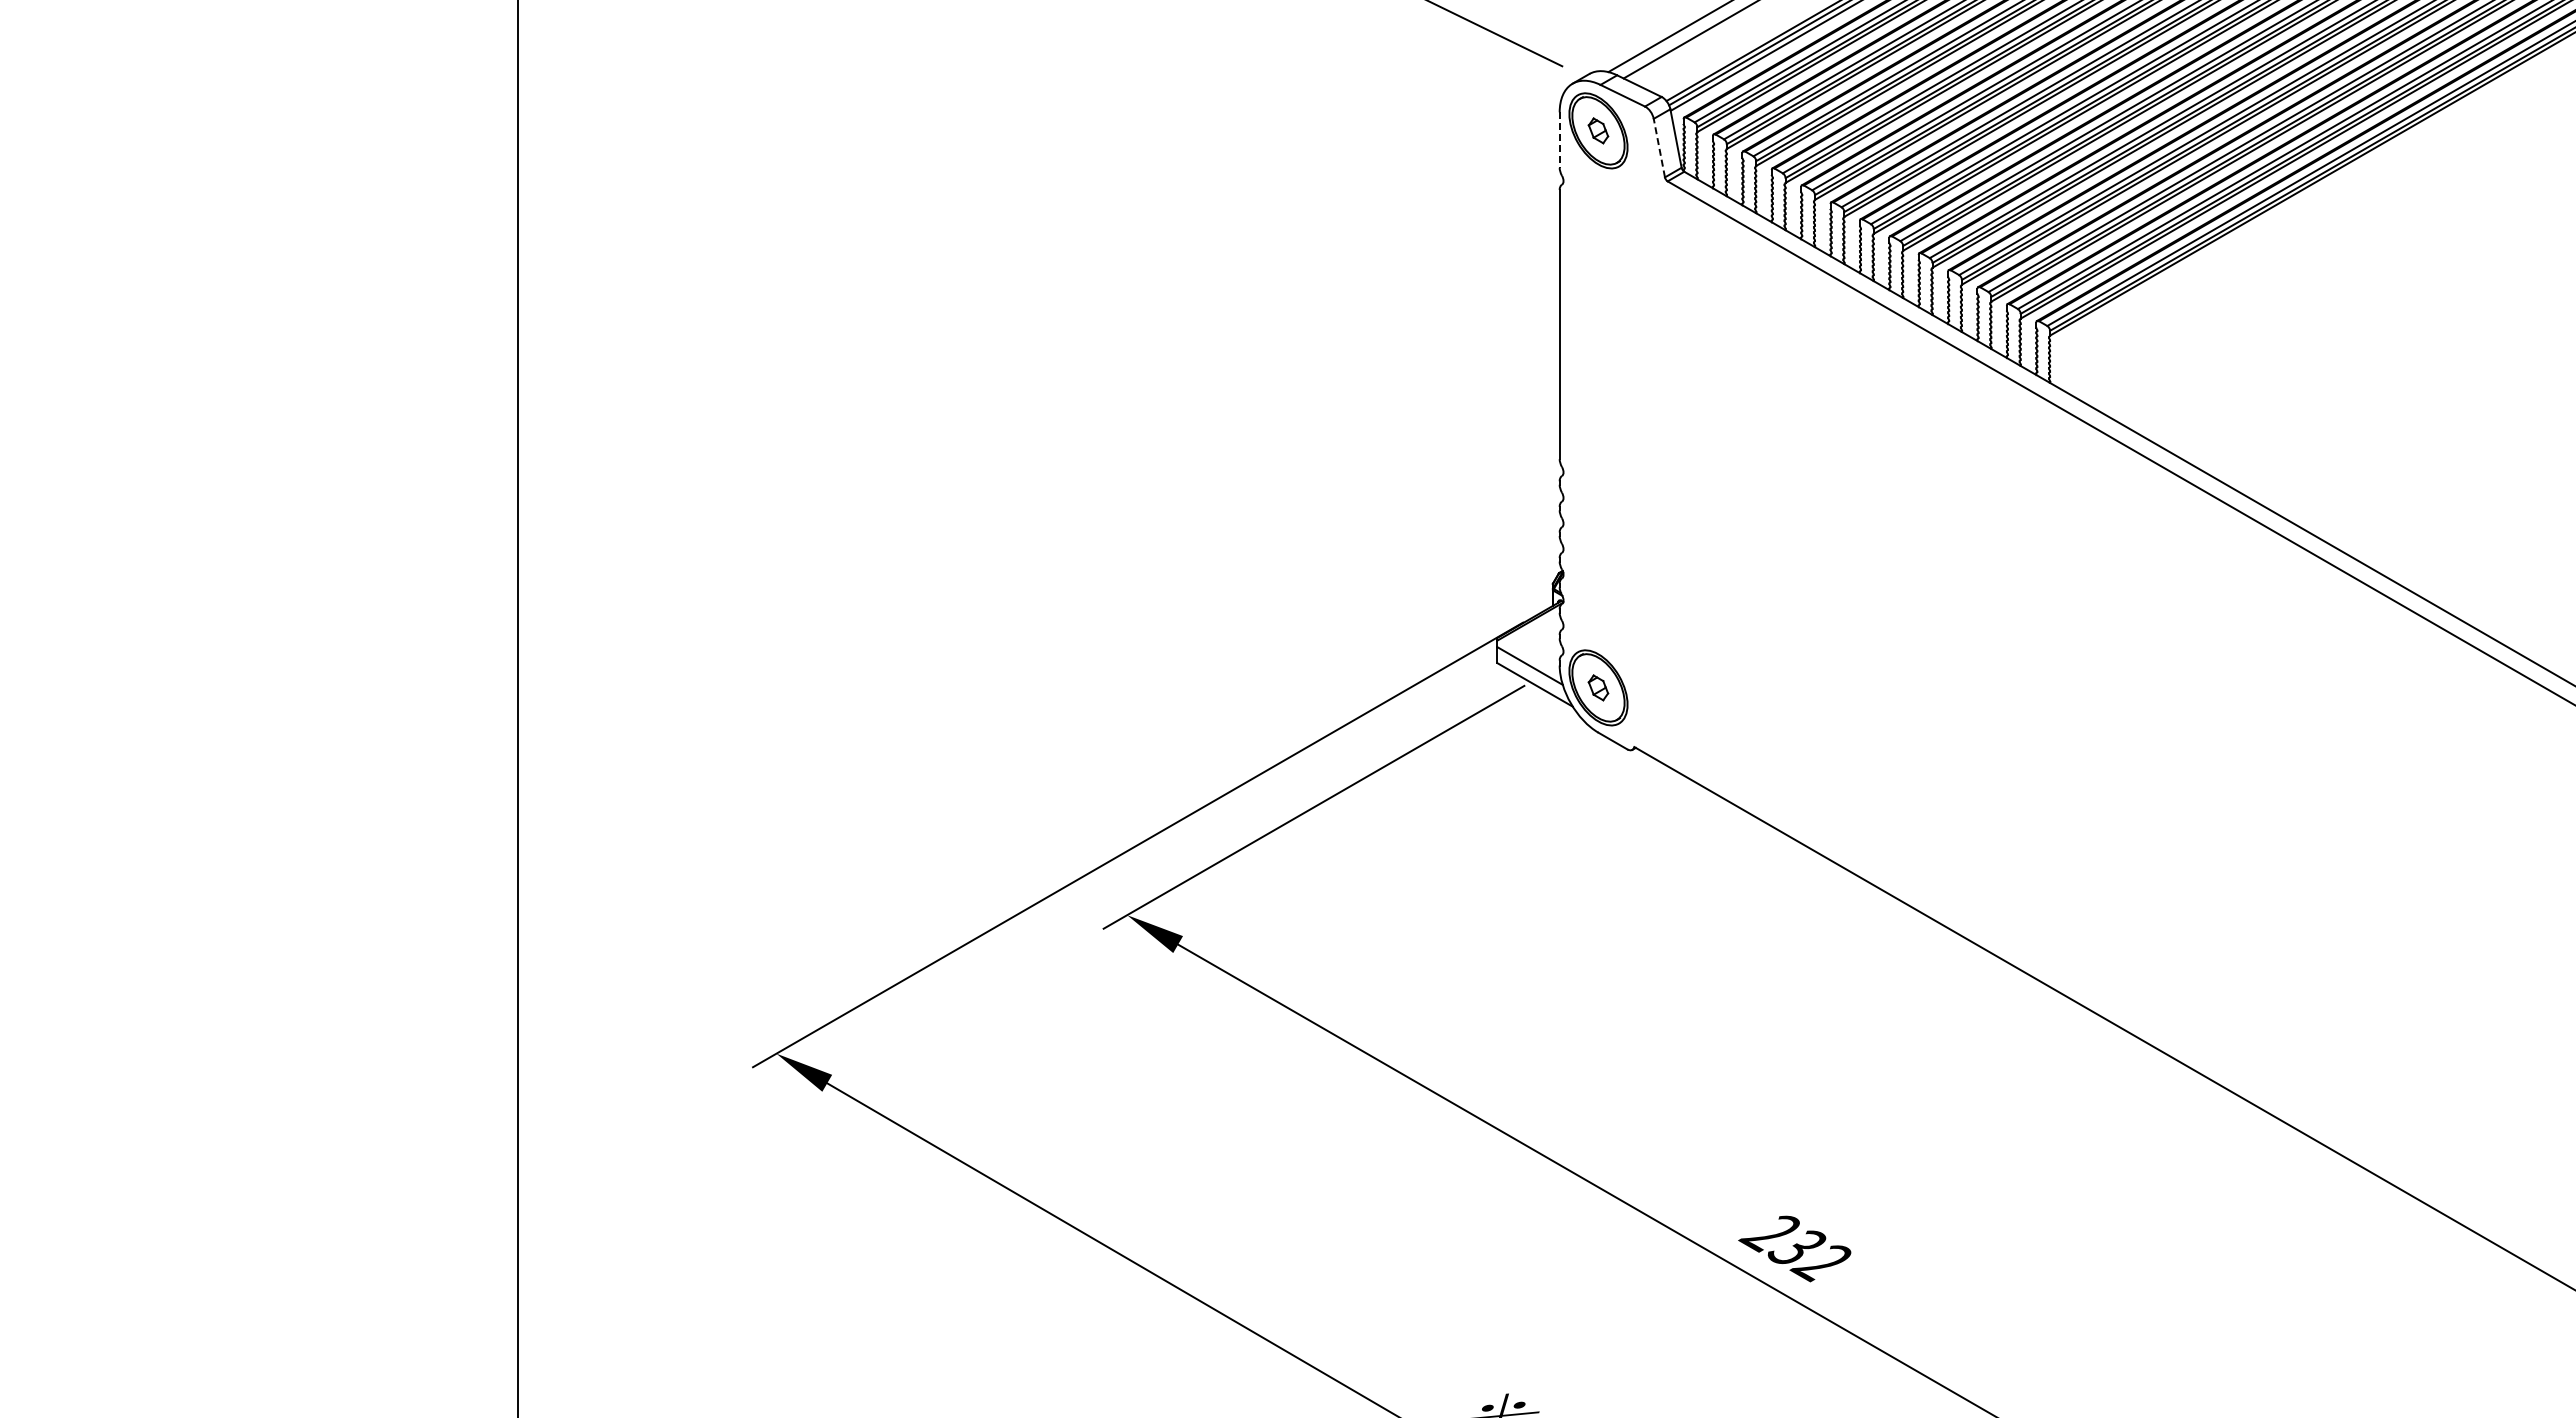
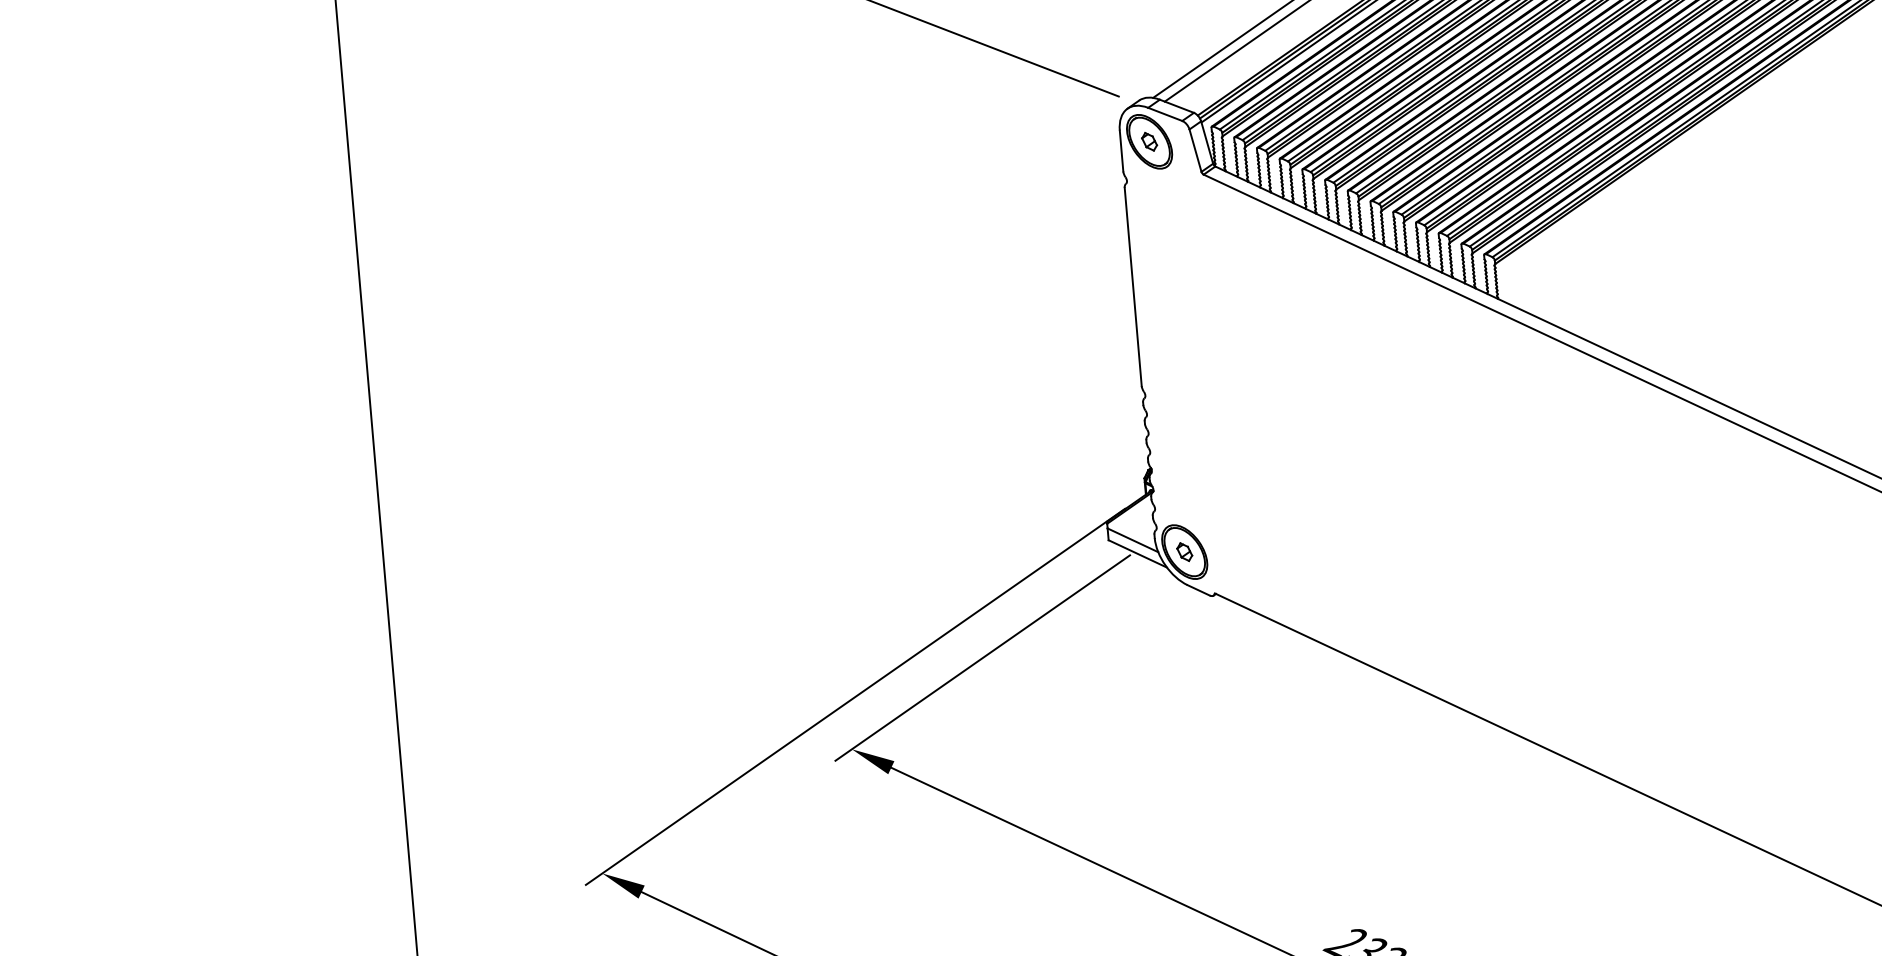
line: (1559, 140) -> (1121, 151), dashed -> solid
line: (1659, 148) -> (1195, 150), dashed -> solid

